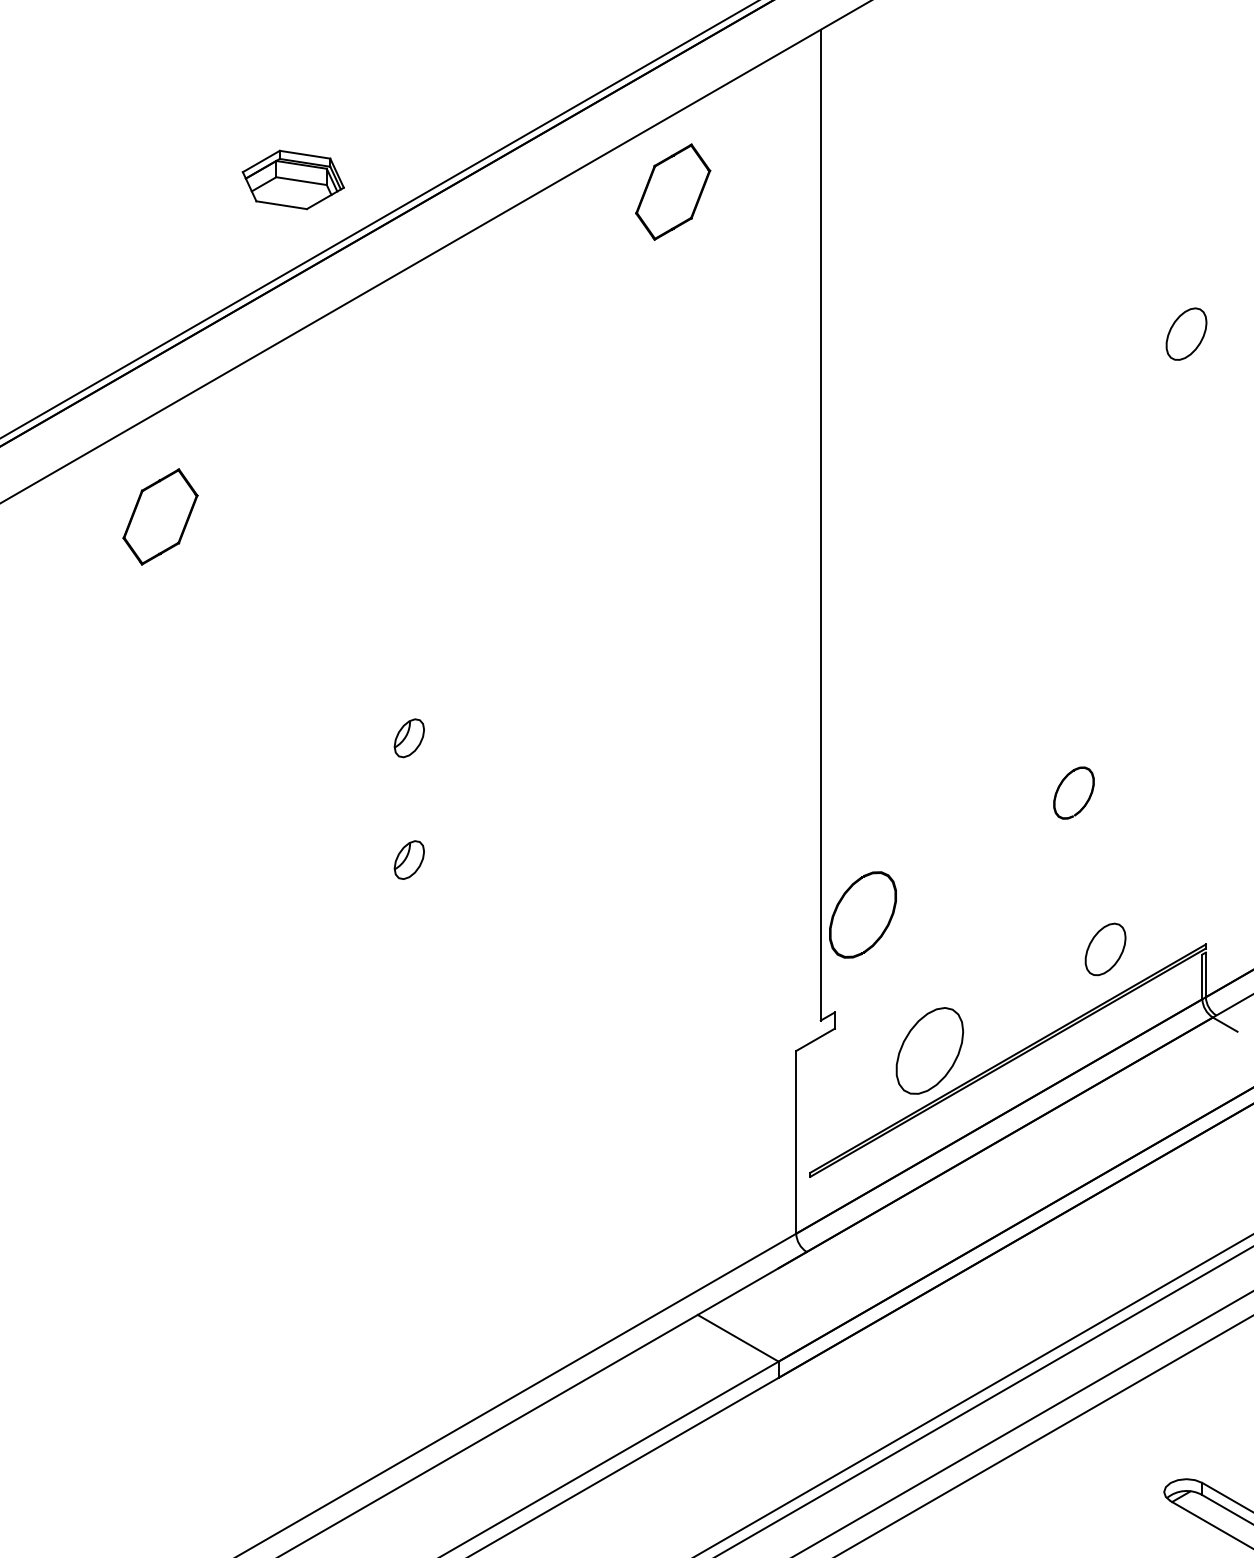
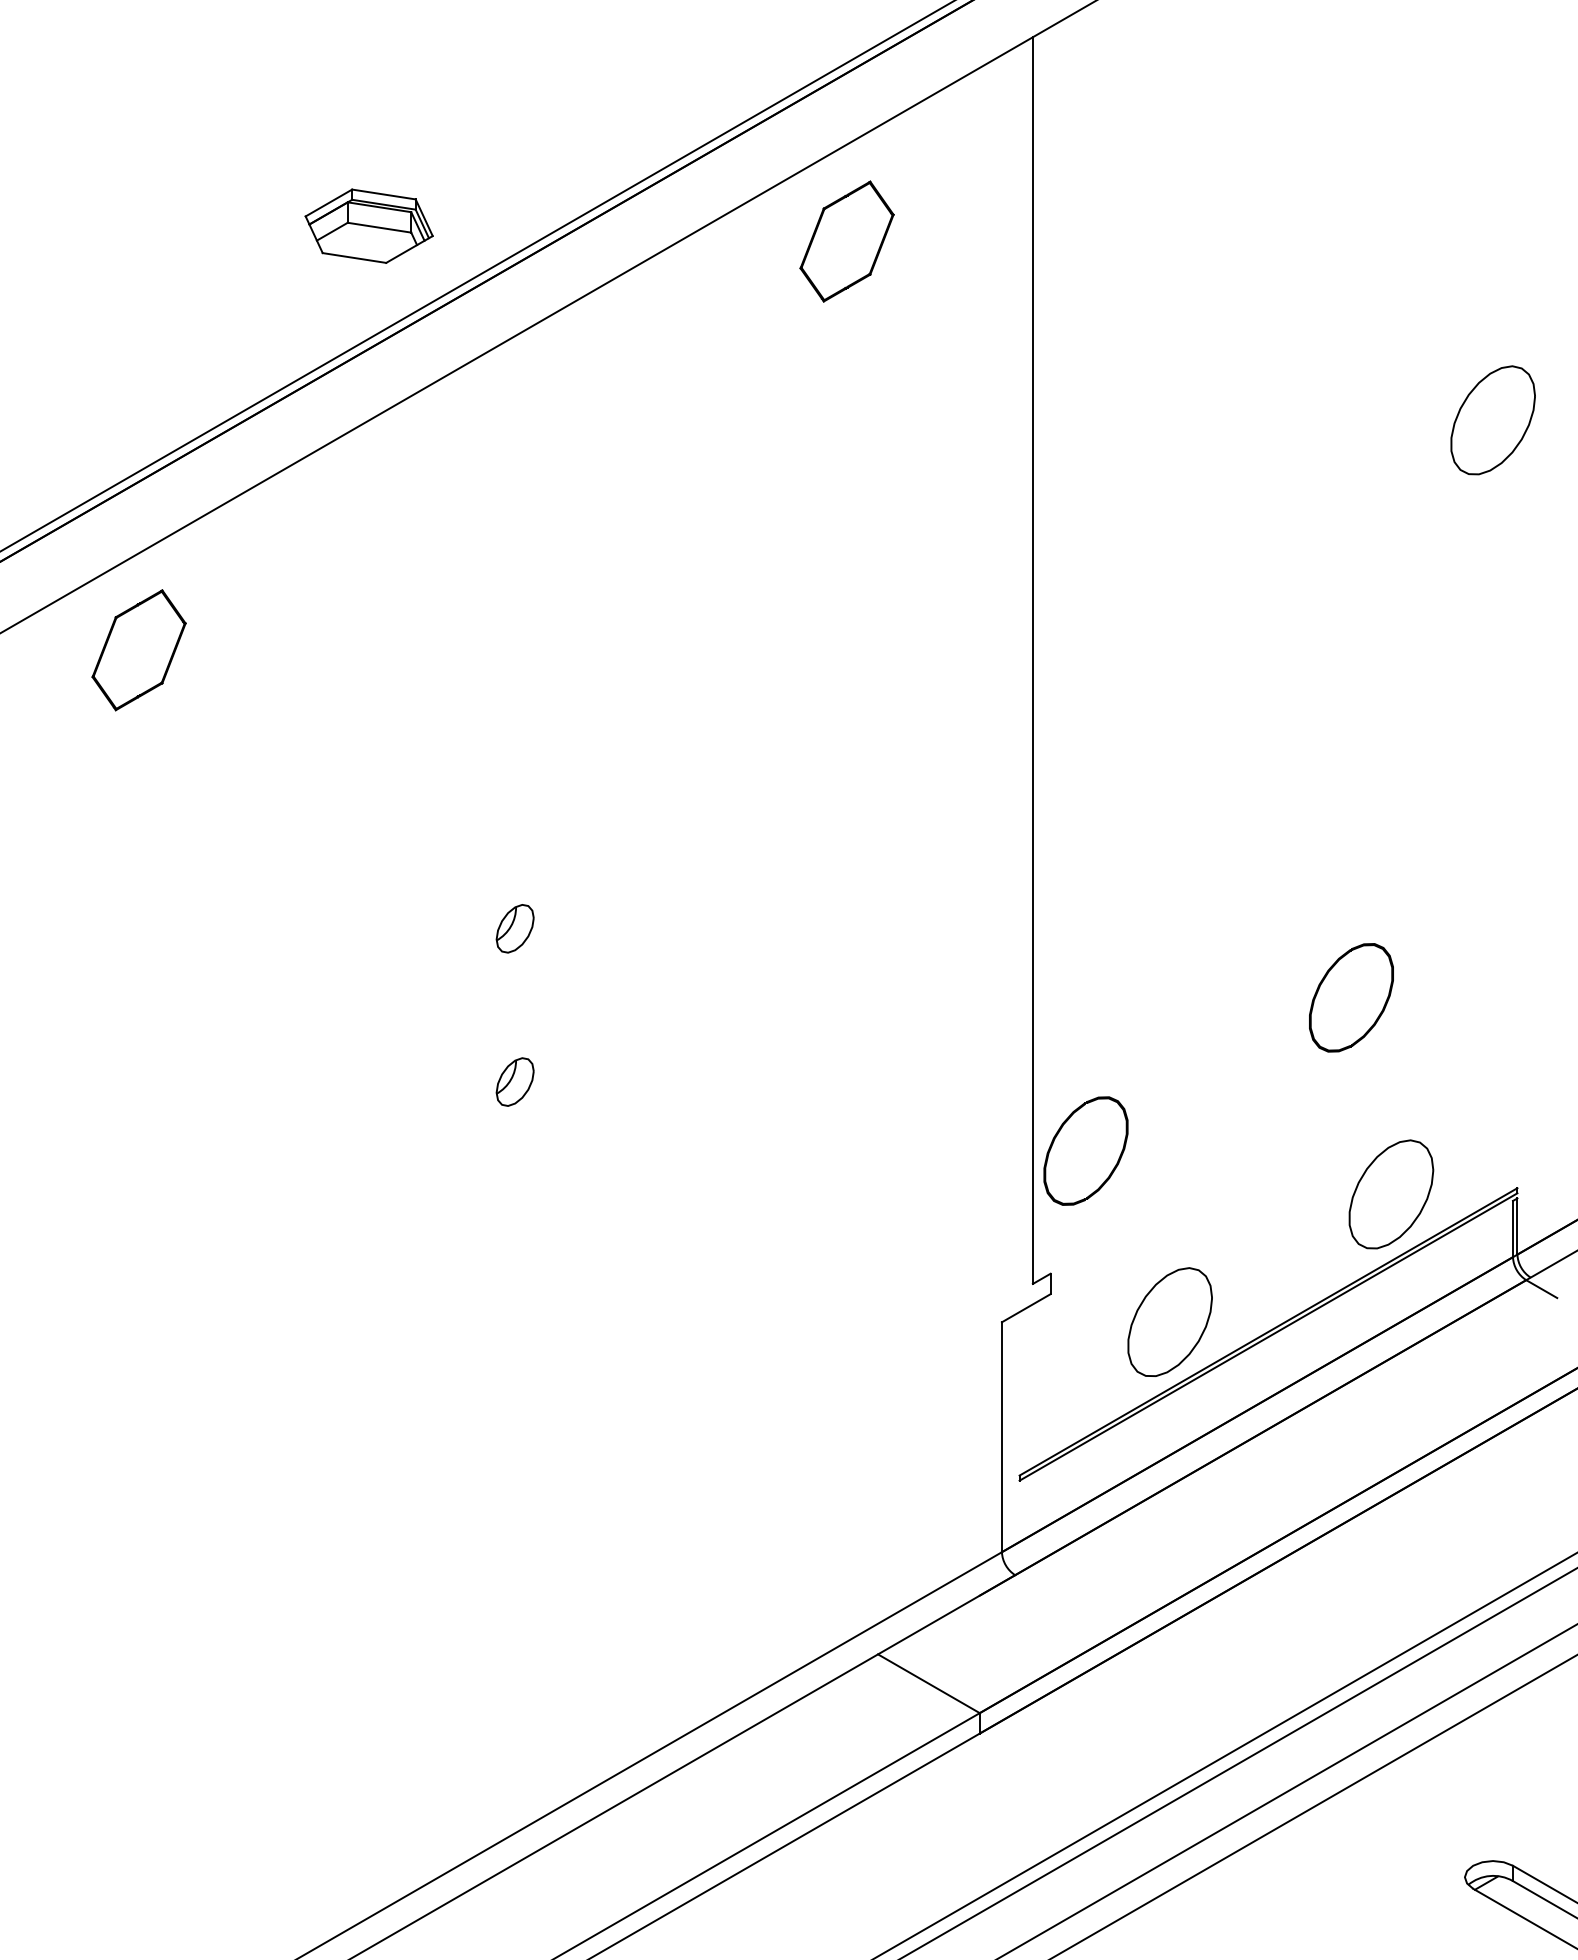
part: (1186, 333) -> (1493, 419), size x1.67
part: (160, 516) -> (139, 649), moved
part: (1073, 792) -> (1350, 996), size x1.67
part: (1105, 949) -> (1391, 1194), size x1.67

